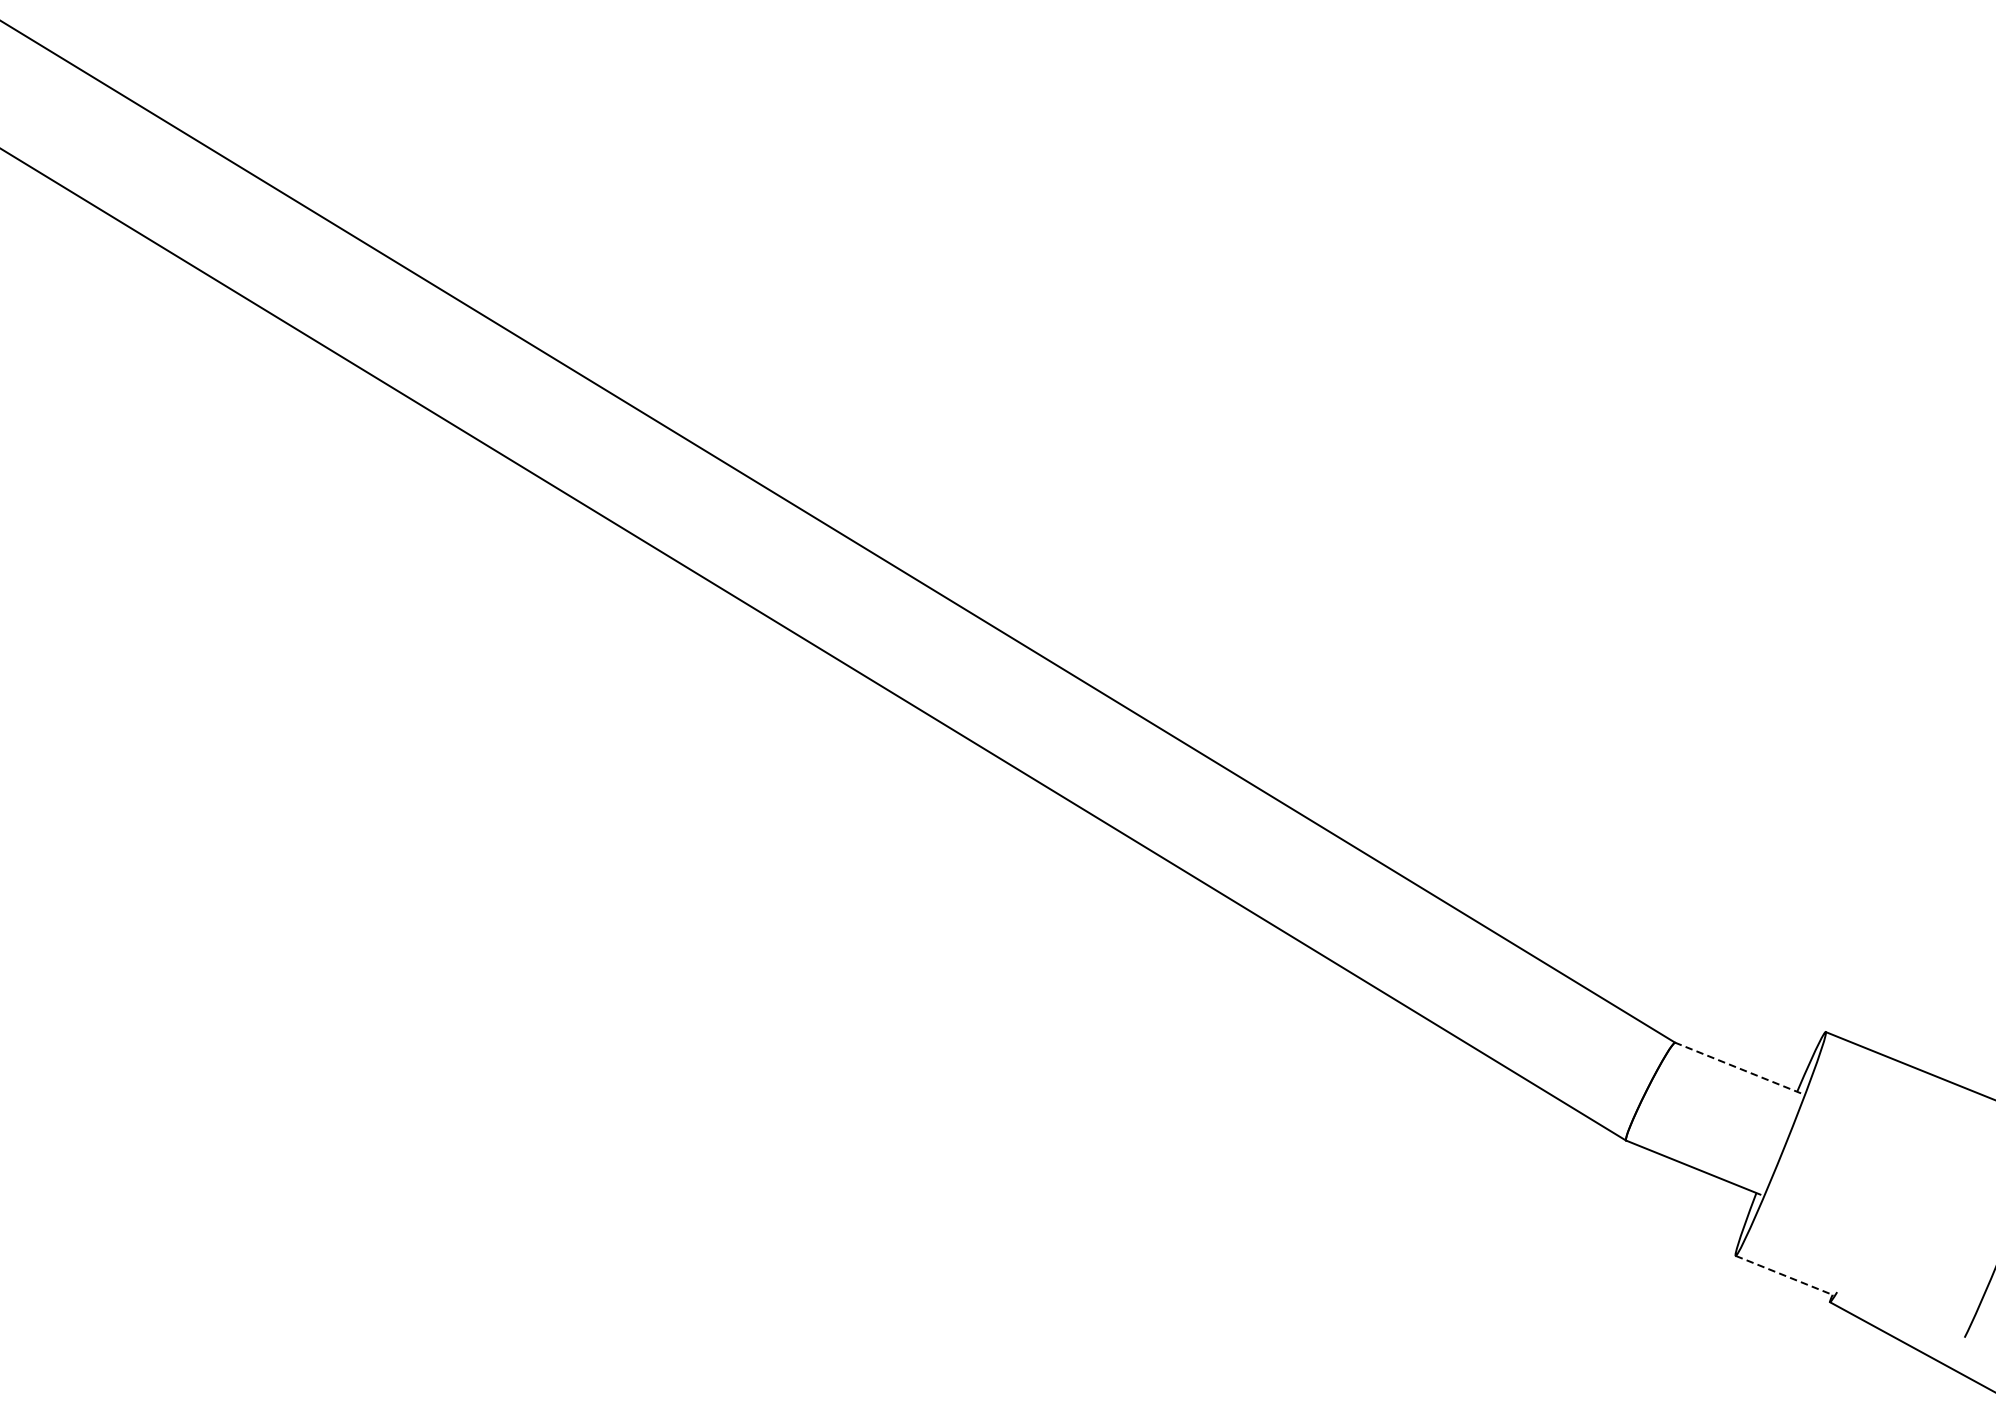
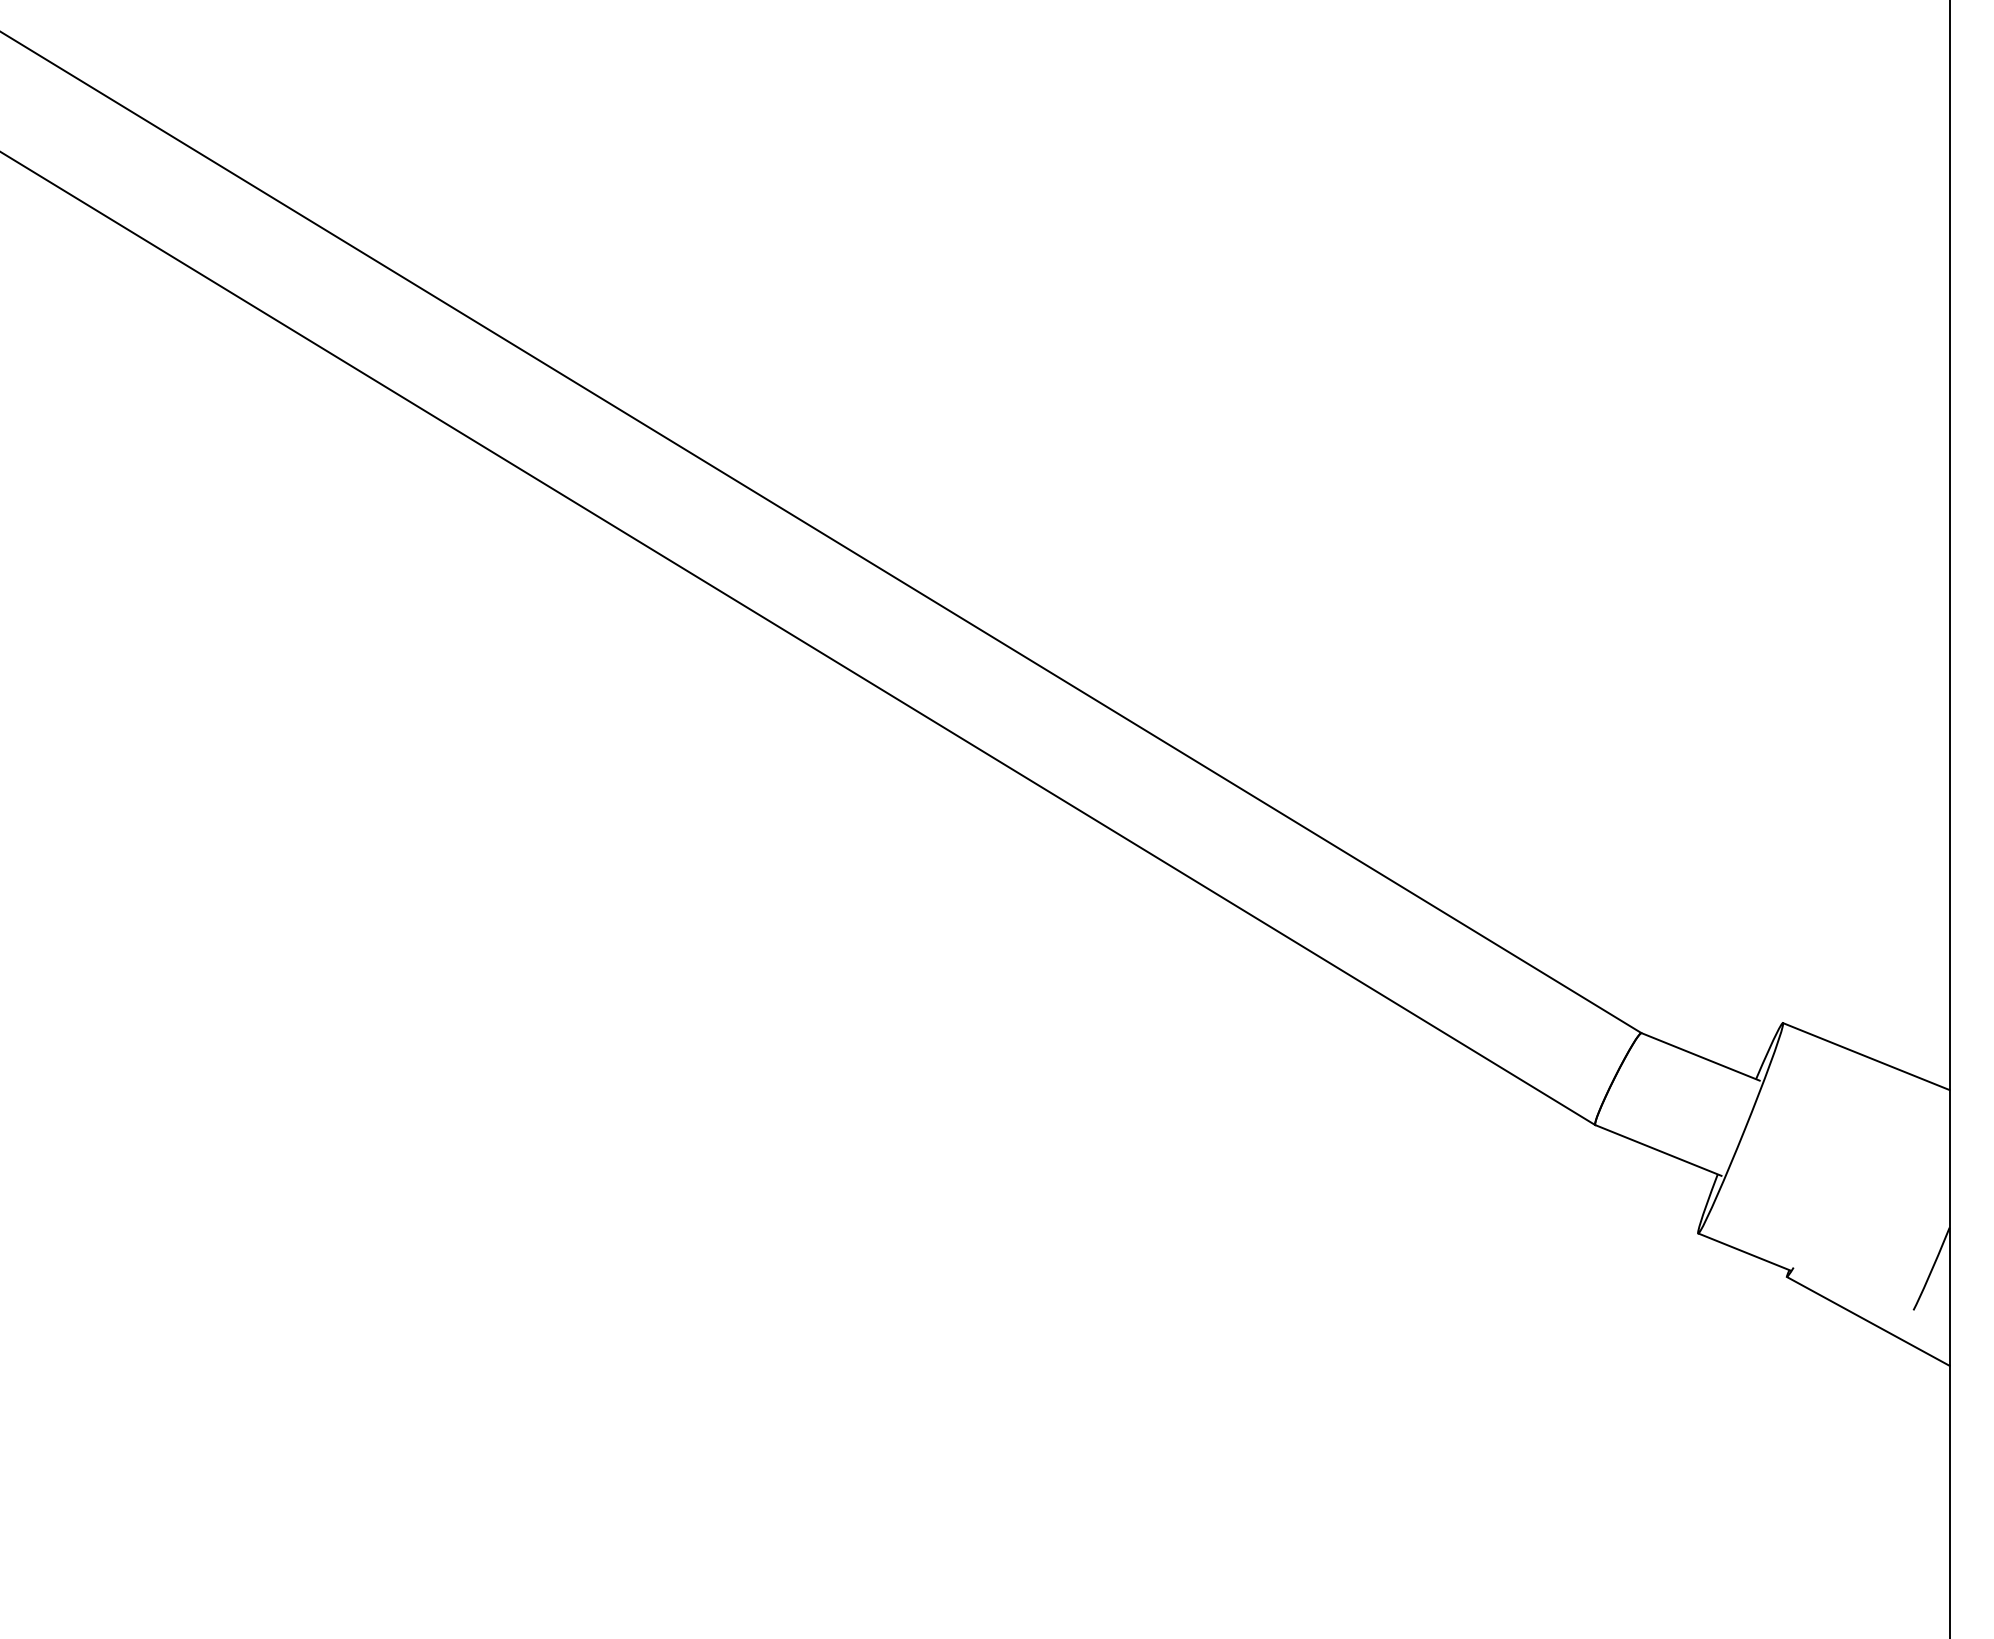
line: (1738, 1067) -> (1700, 1056), dashed -> solid
line: (1784, 1276) -> (1744, 1252), dashed -> solid

